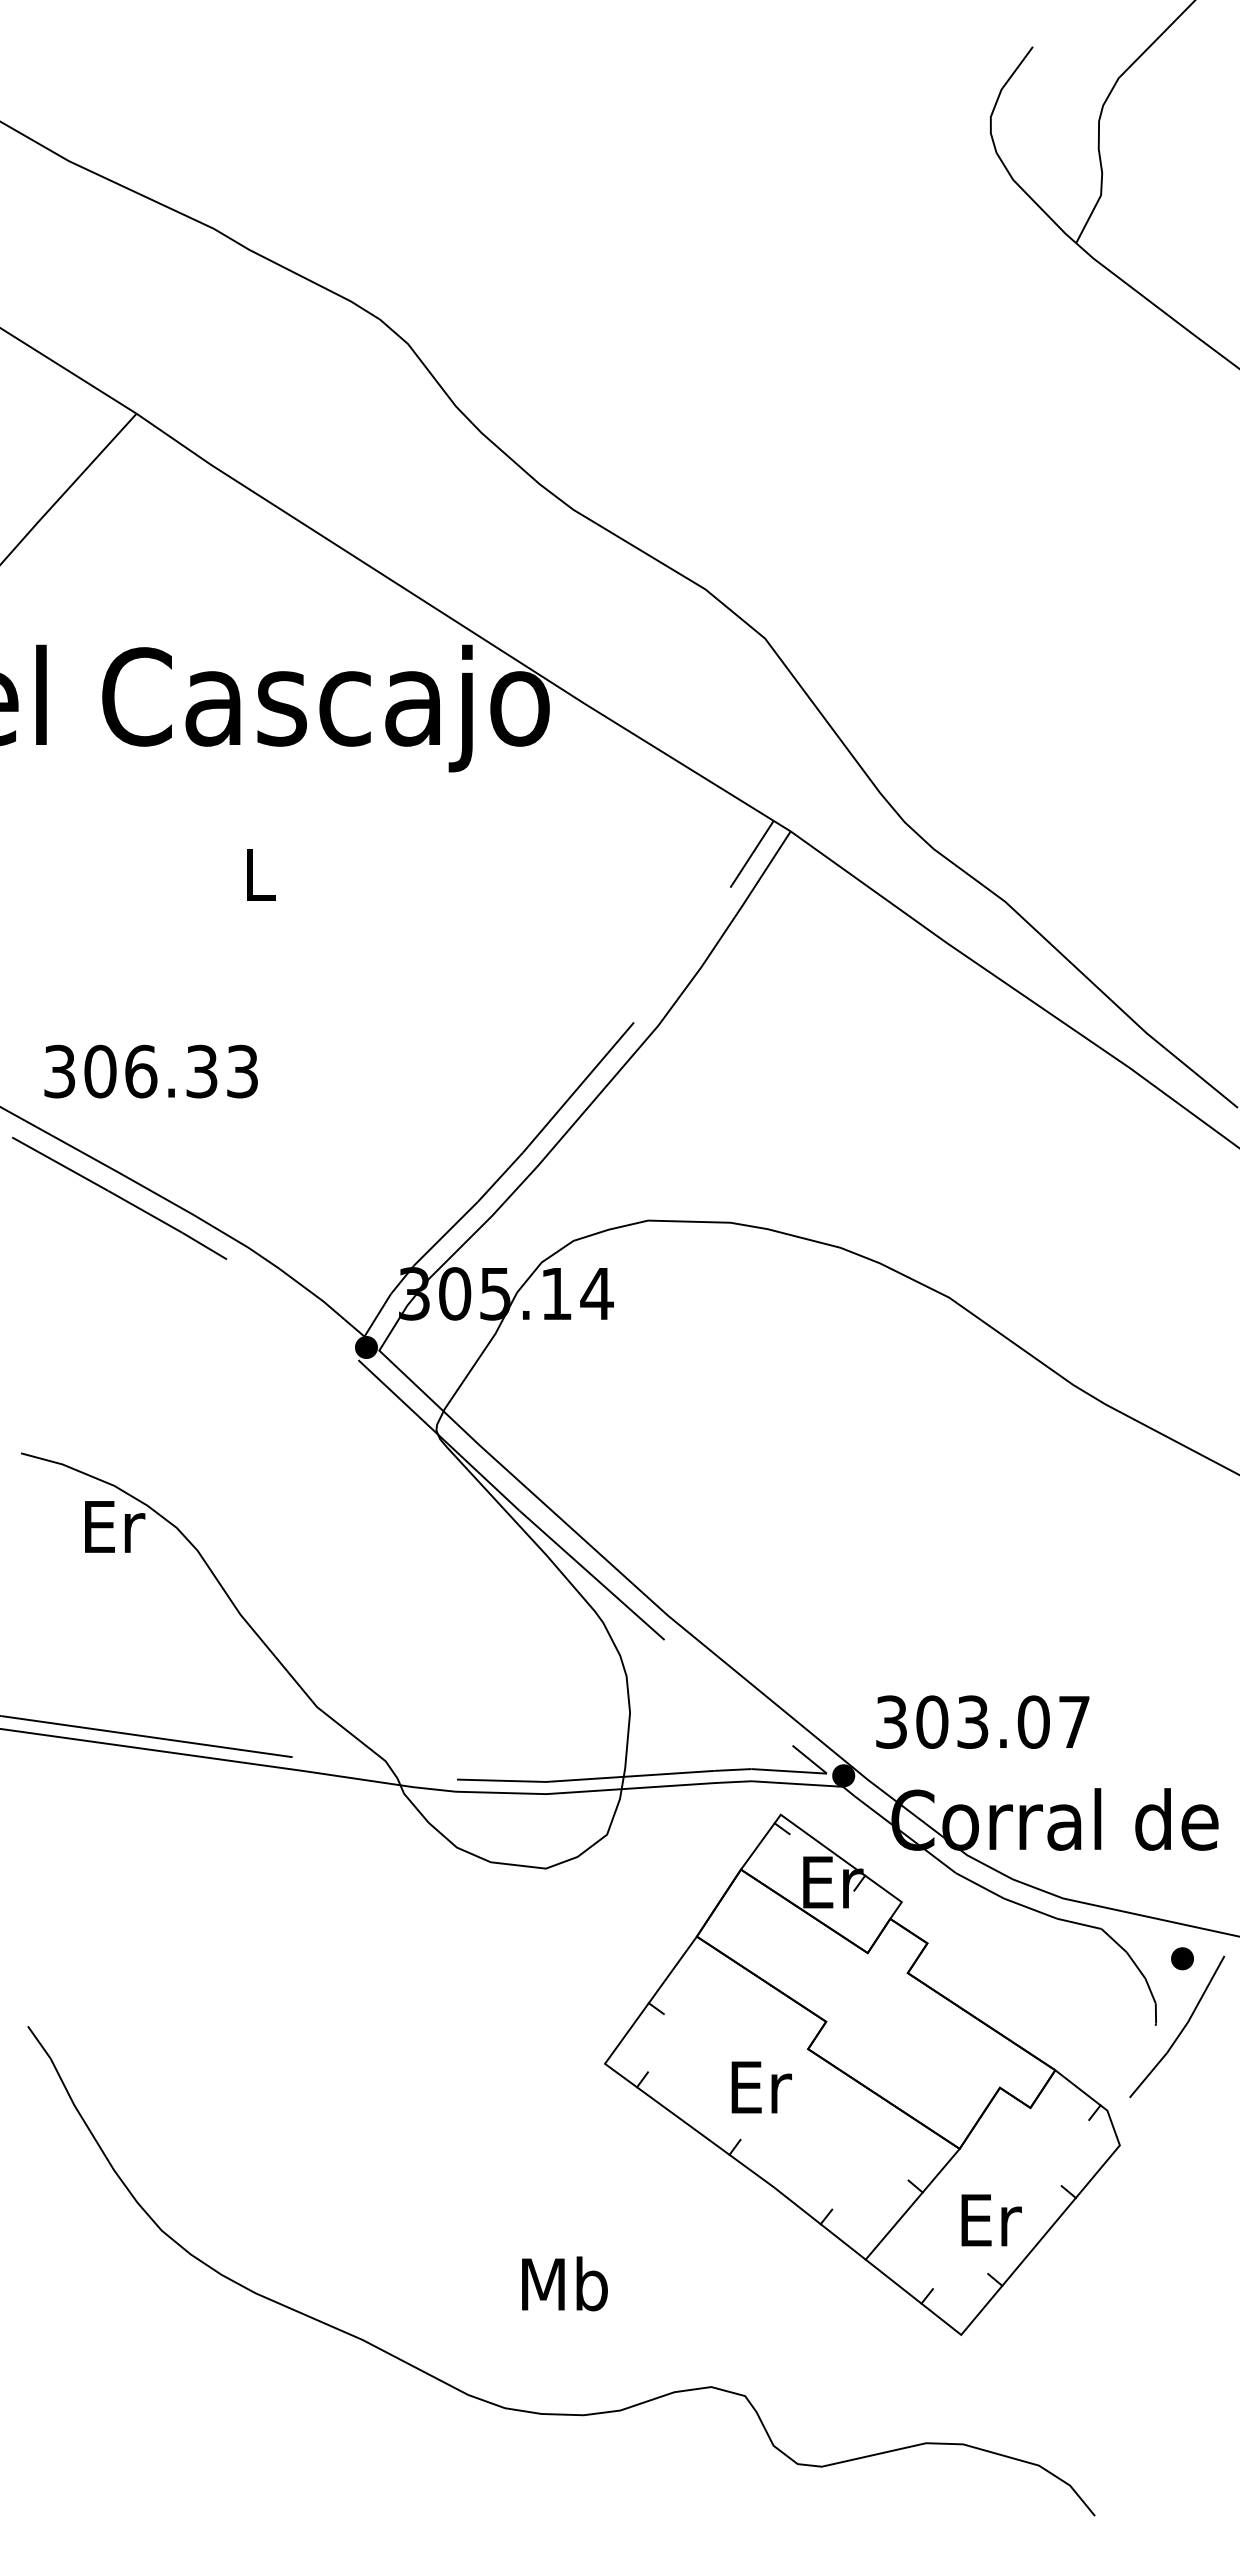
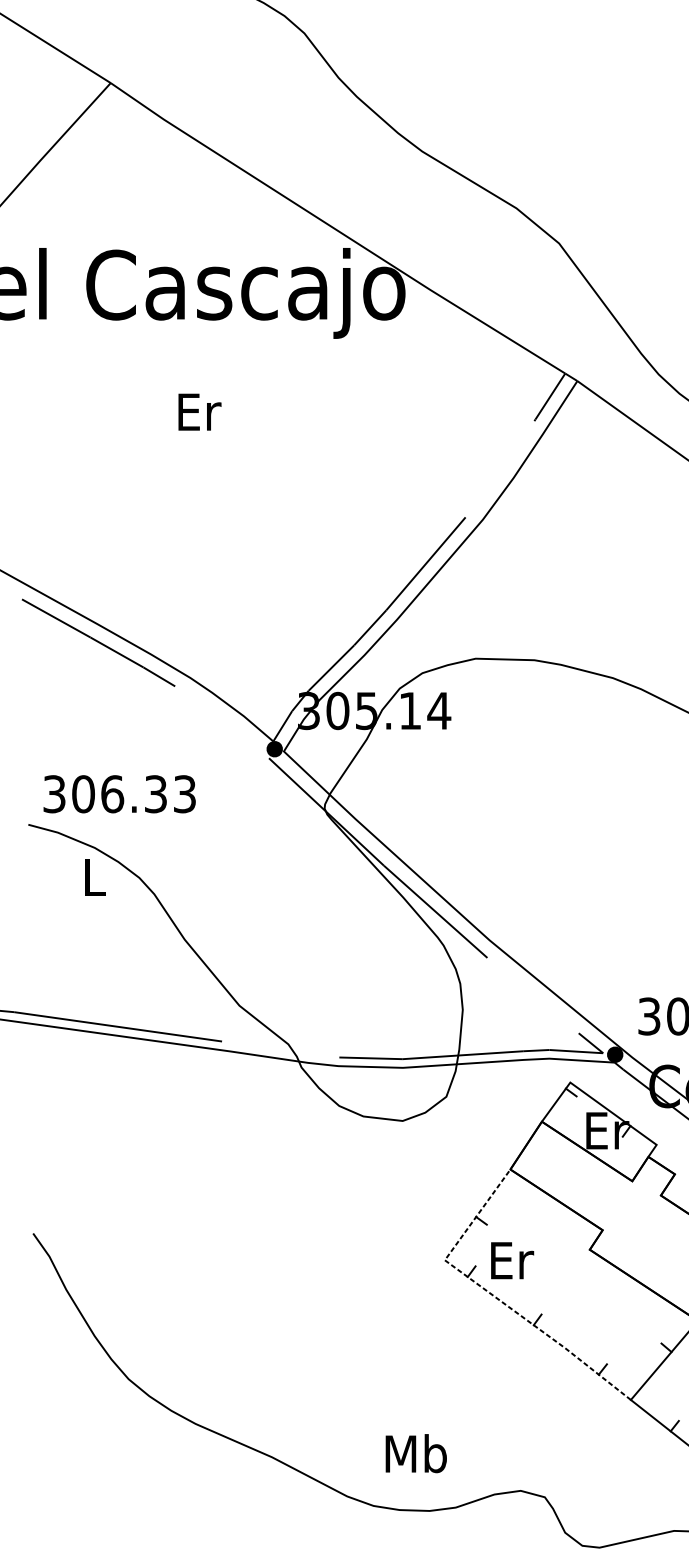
text: (261, 874) -> (199, 411), L -> Er
text: (150, 1071) -> (119, 794), moved
text: (115, 1526) -> (95, 876), Er -> L
text: (761, 2087) -> (512, 1260), moved
line: (673, 2113) -> (493, 1295), solid -> dashed
text: (564, 2283) -> (416, 1453), moved

